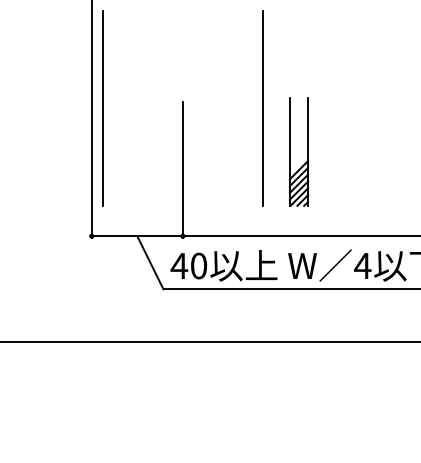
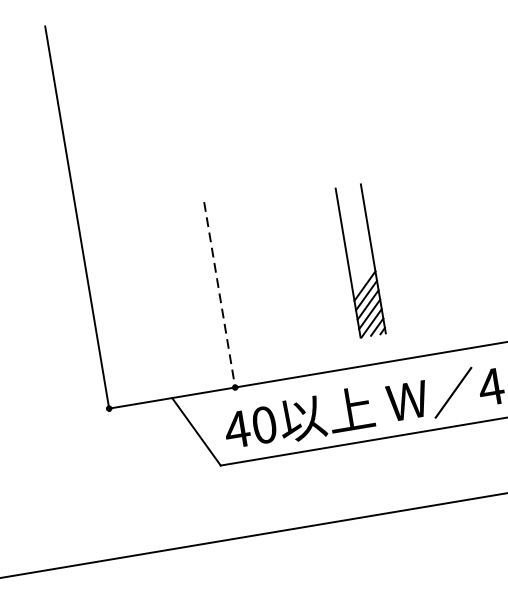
line: (103, 107) -> (95, 227), removed
line: (262, 107) -> (315, 190), removed
part: (290, 151) -> (348, 262), moved
line: (182, 170) -> (219, 296), solid -> dashed

